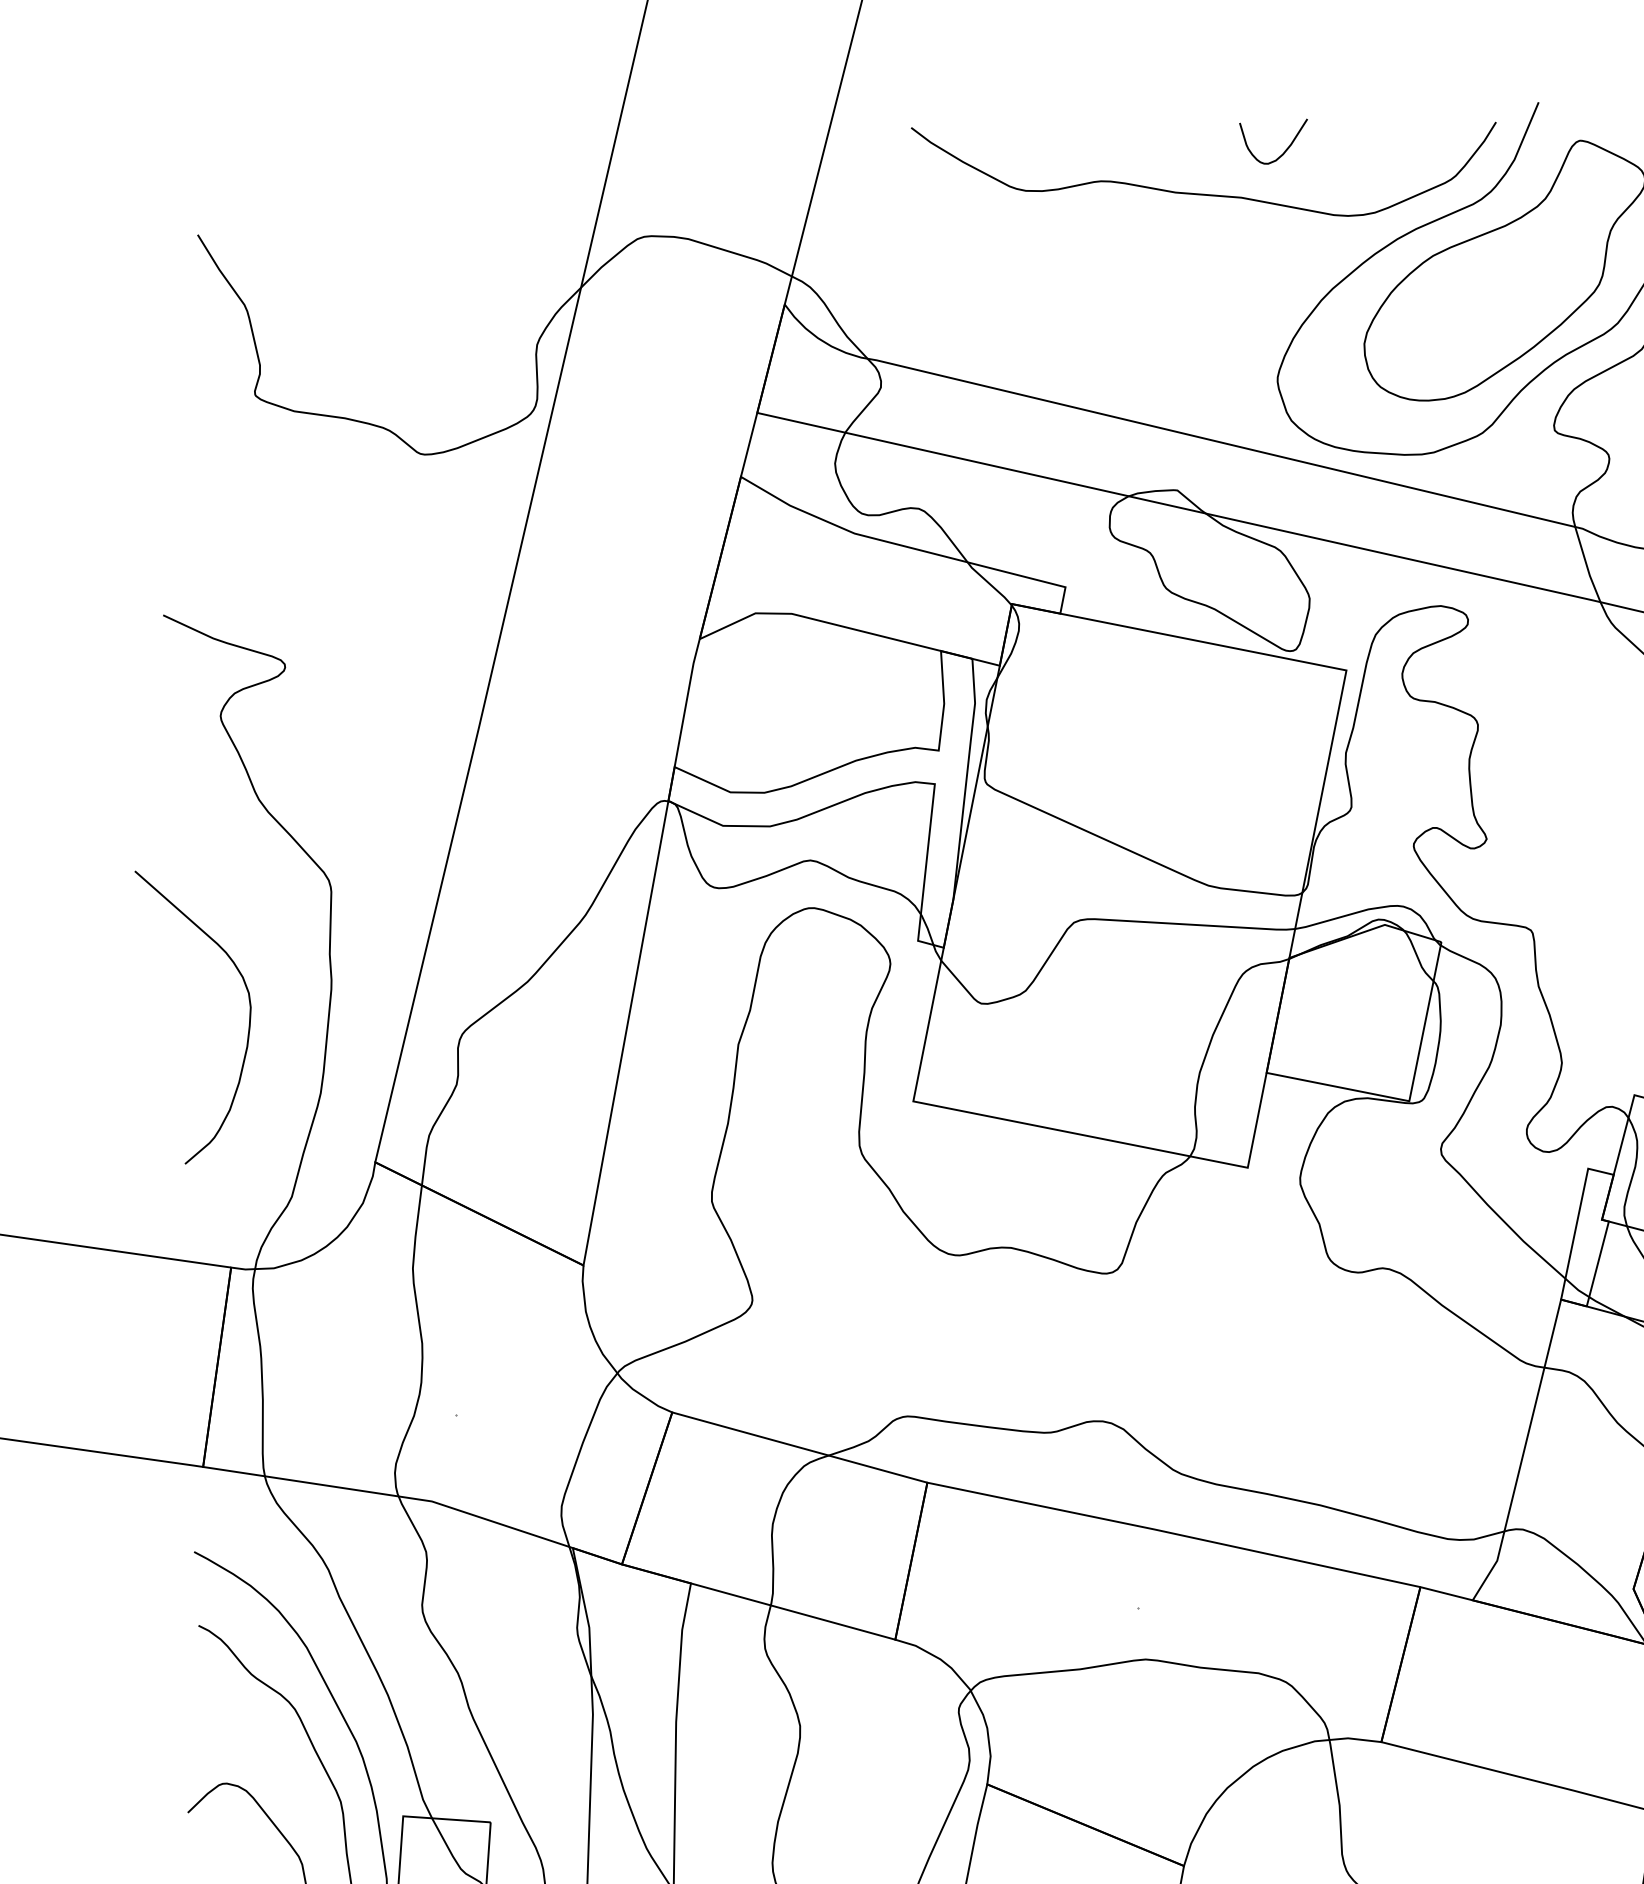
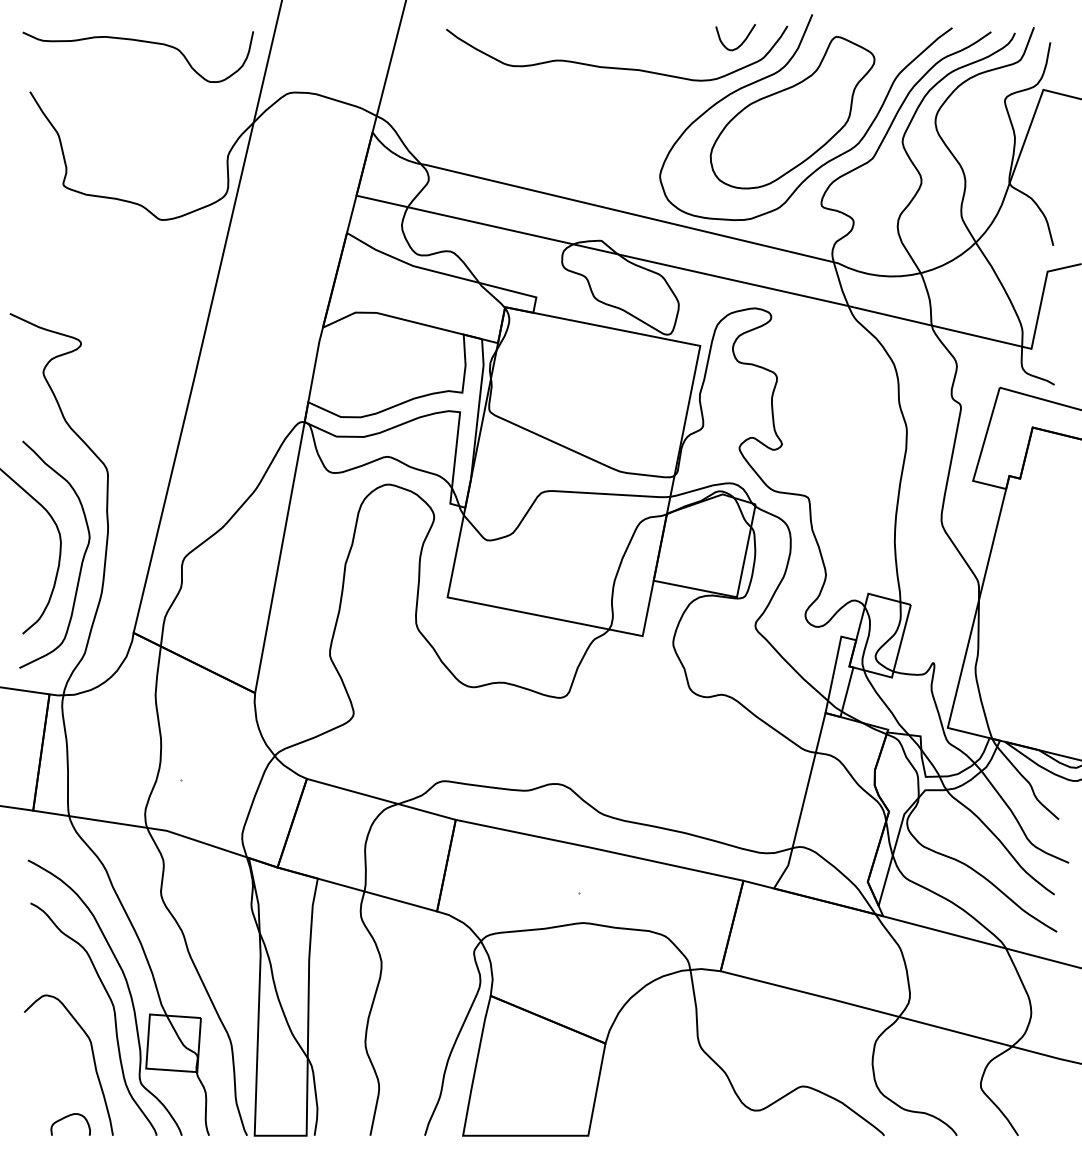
curve: (1285, 148) -> (742, 41), moved
curve: (390, 150) -> (142, 42), added
curve: (285, 1039) -> (81, 561), added

